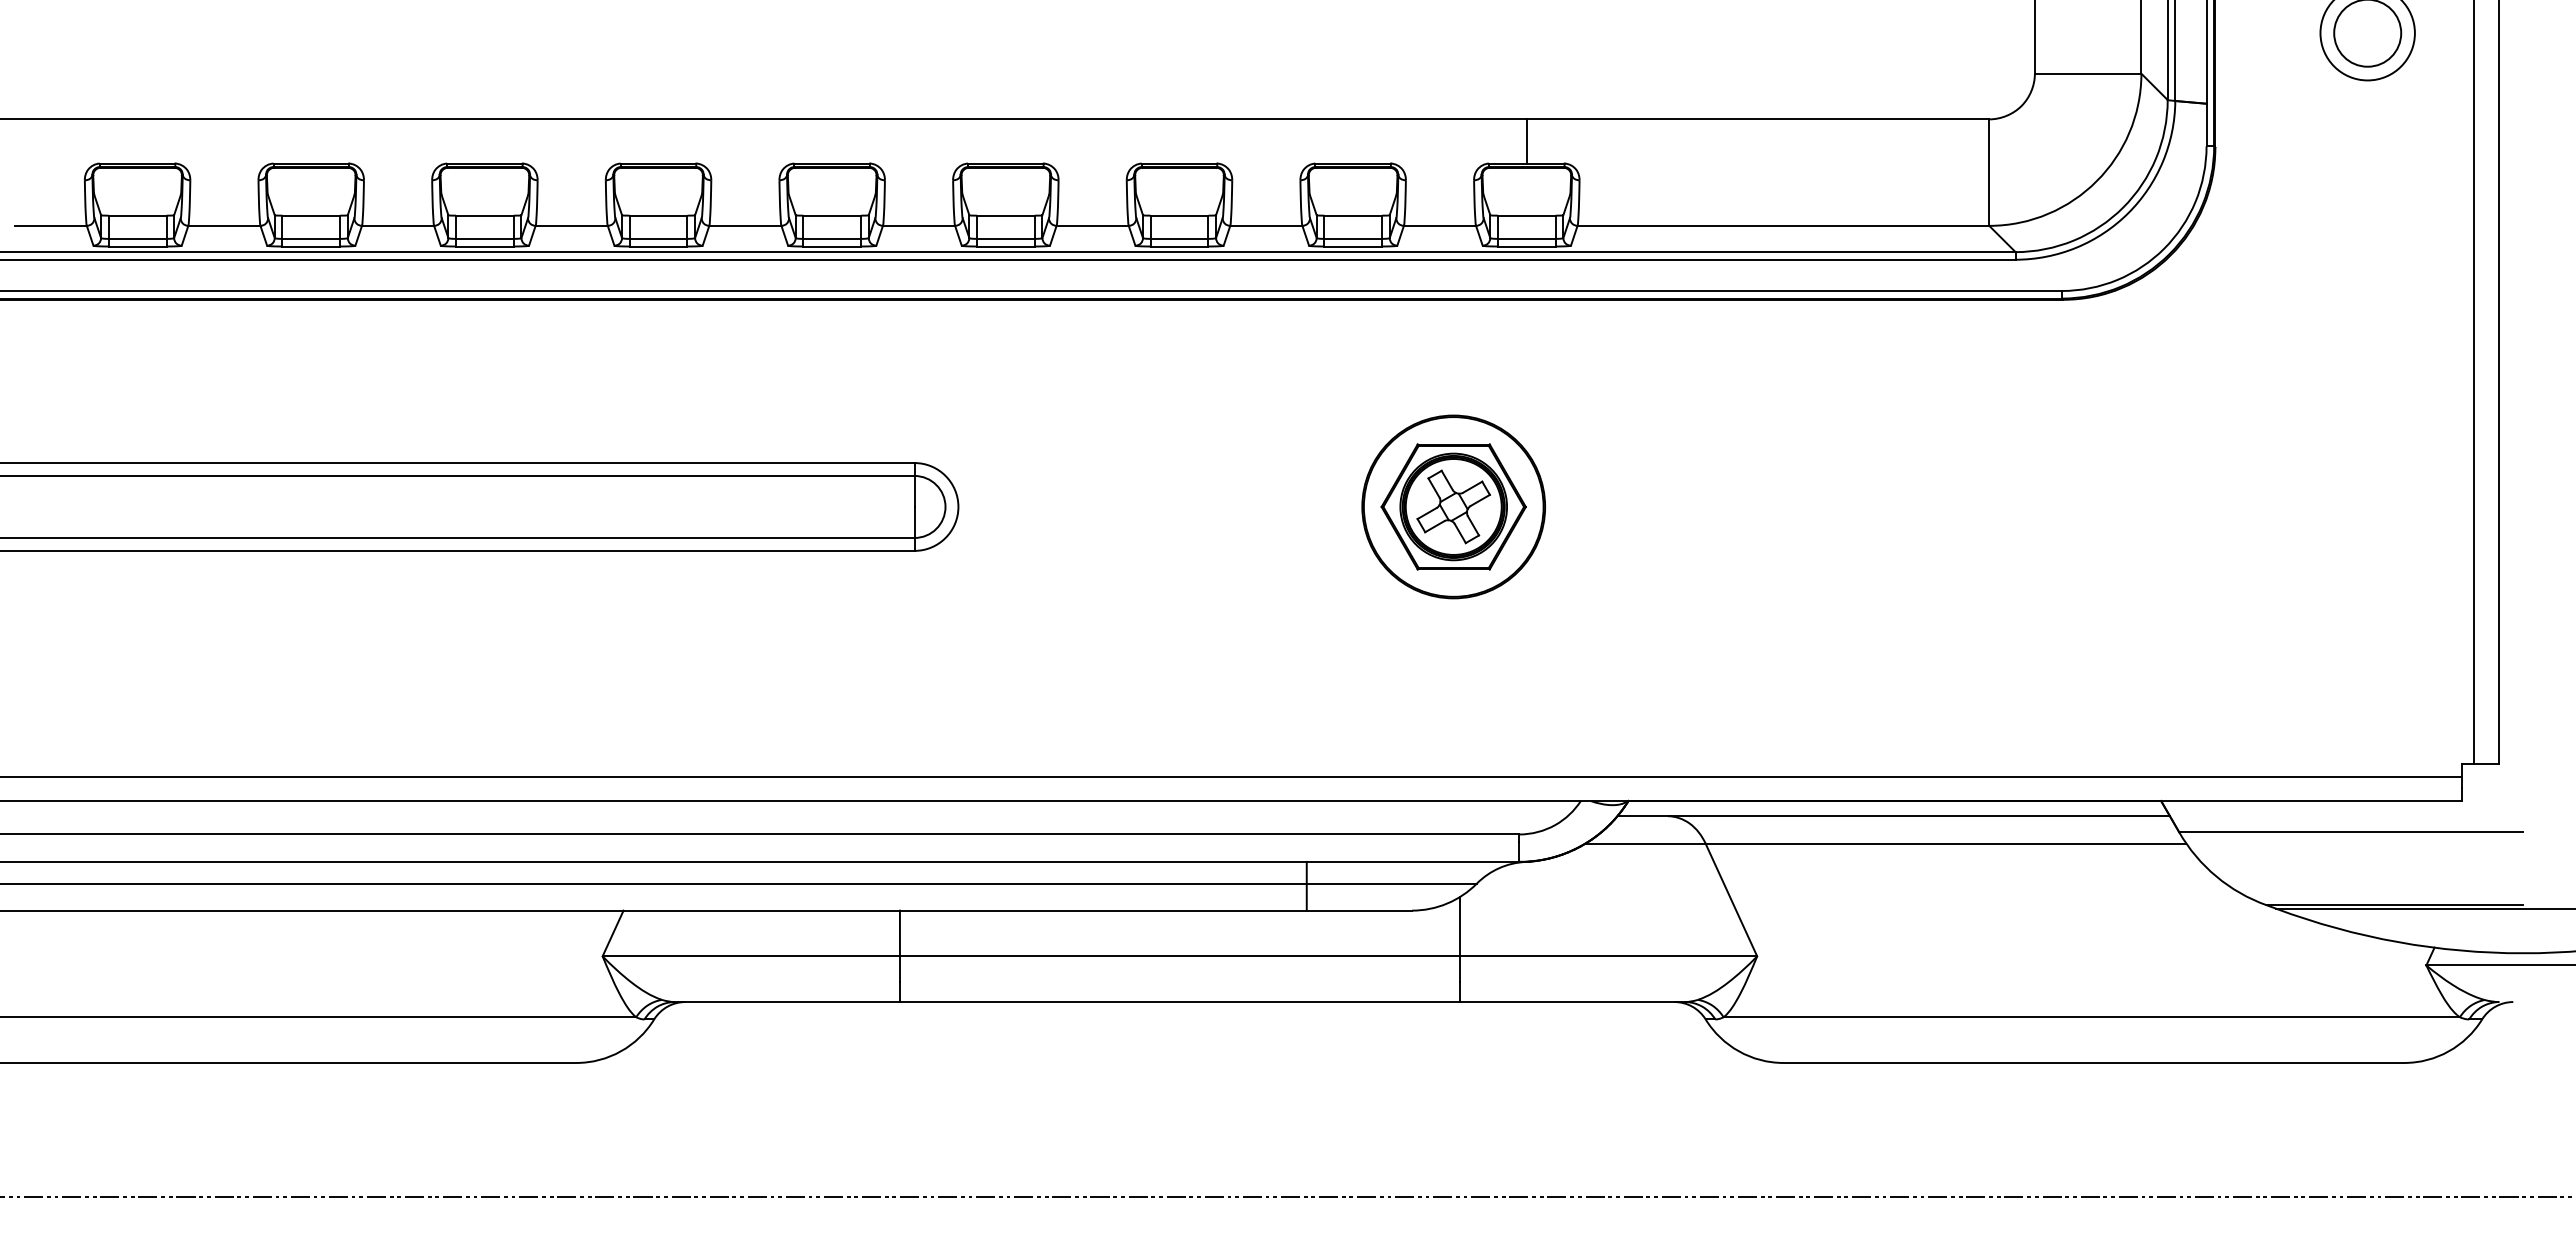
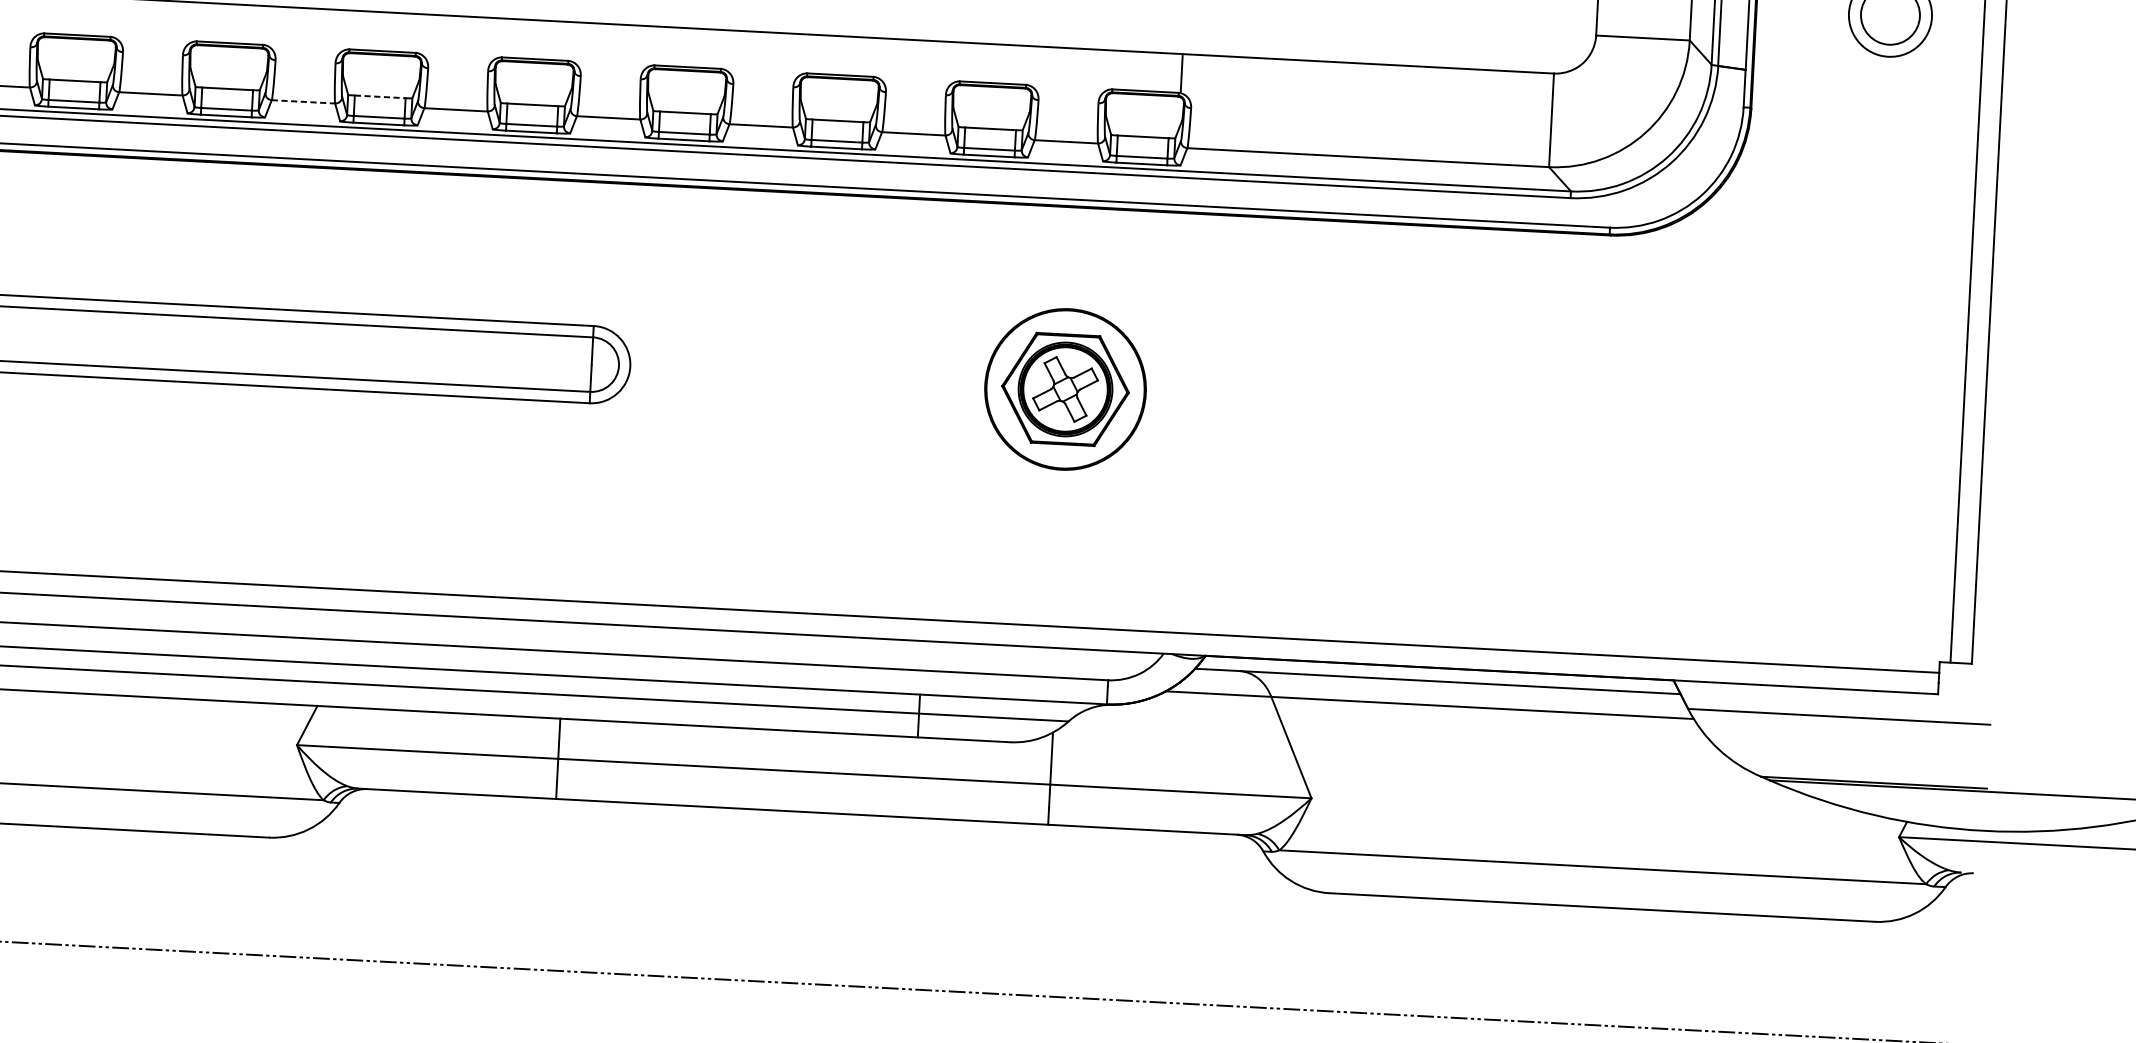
line: (1526, 141) -> (1181, 73), moved
line: (658, 215) -> (380, 96), solid -> dashed
line: (572, 225) -> (304, 101), solid -> dashed

